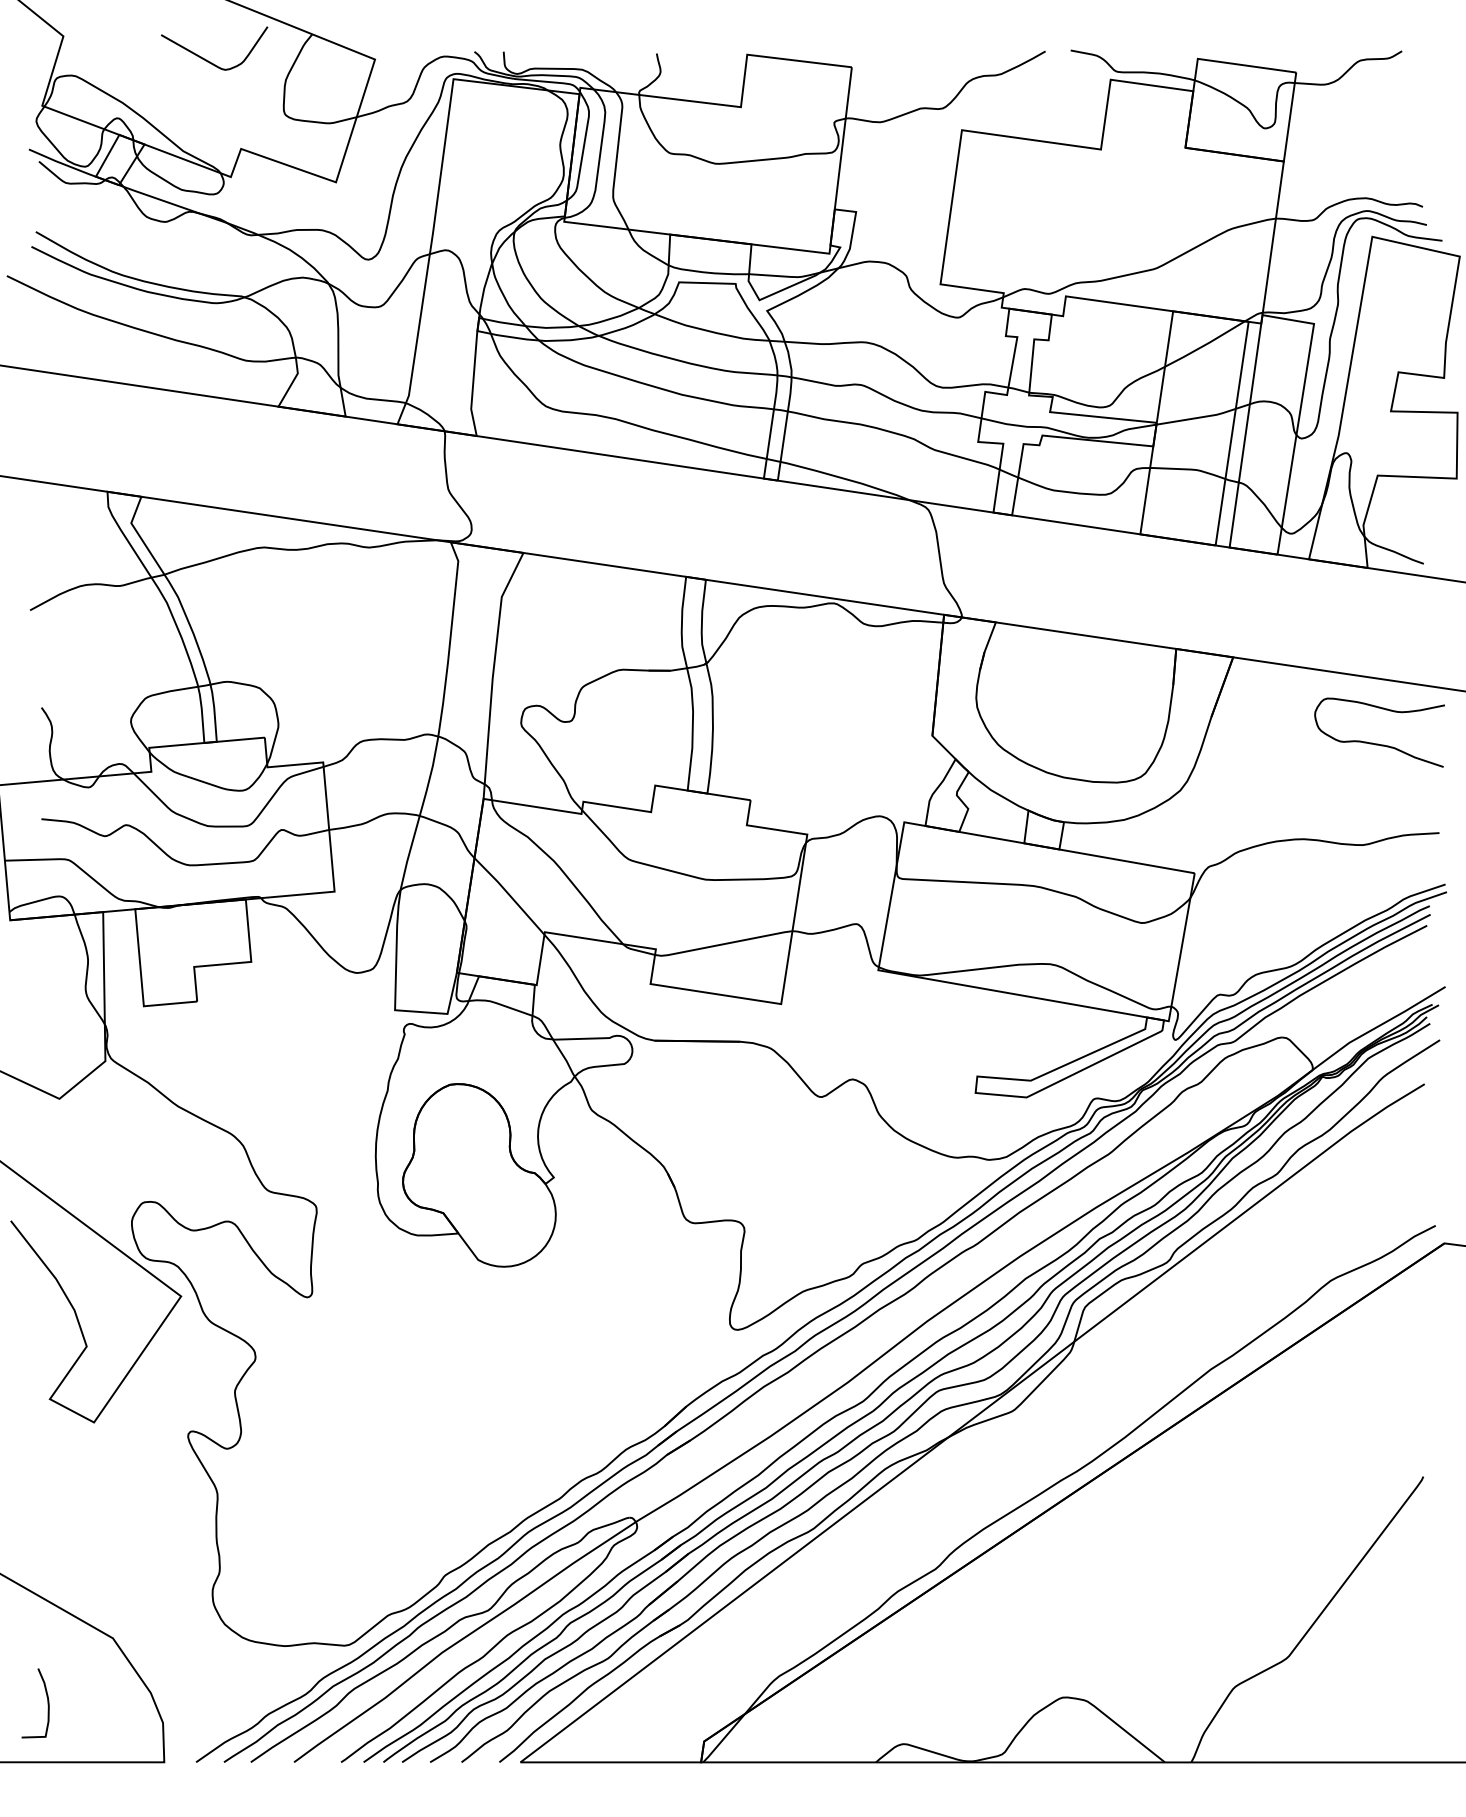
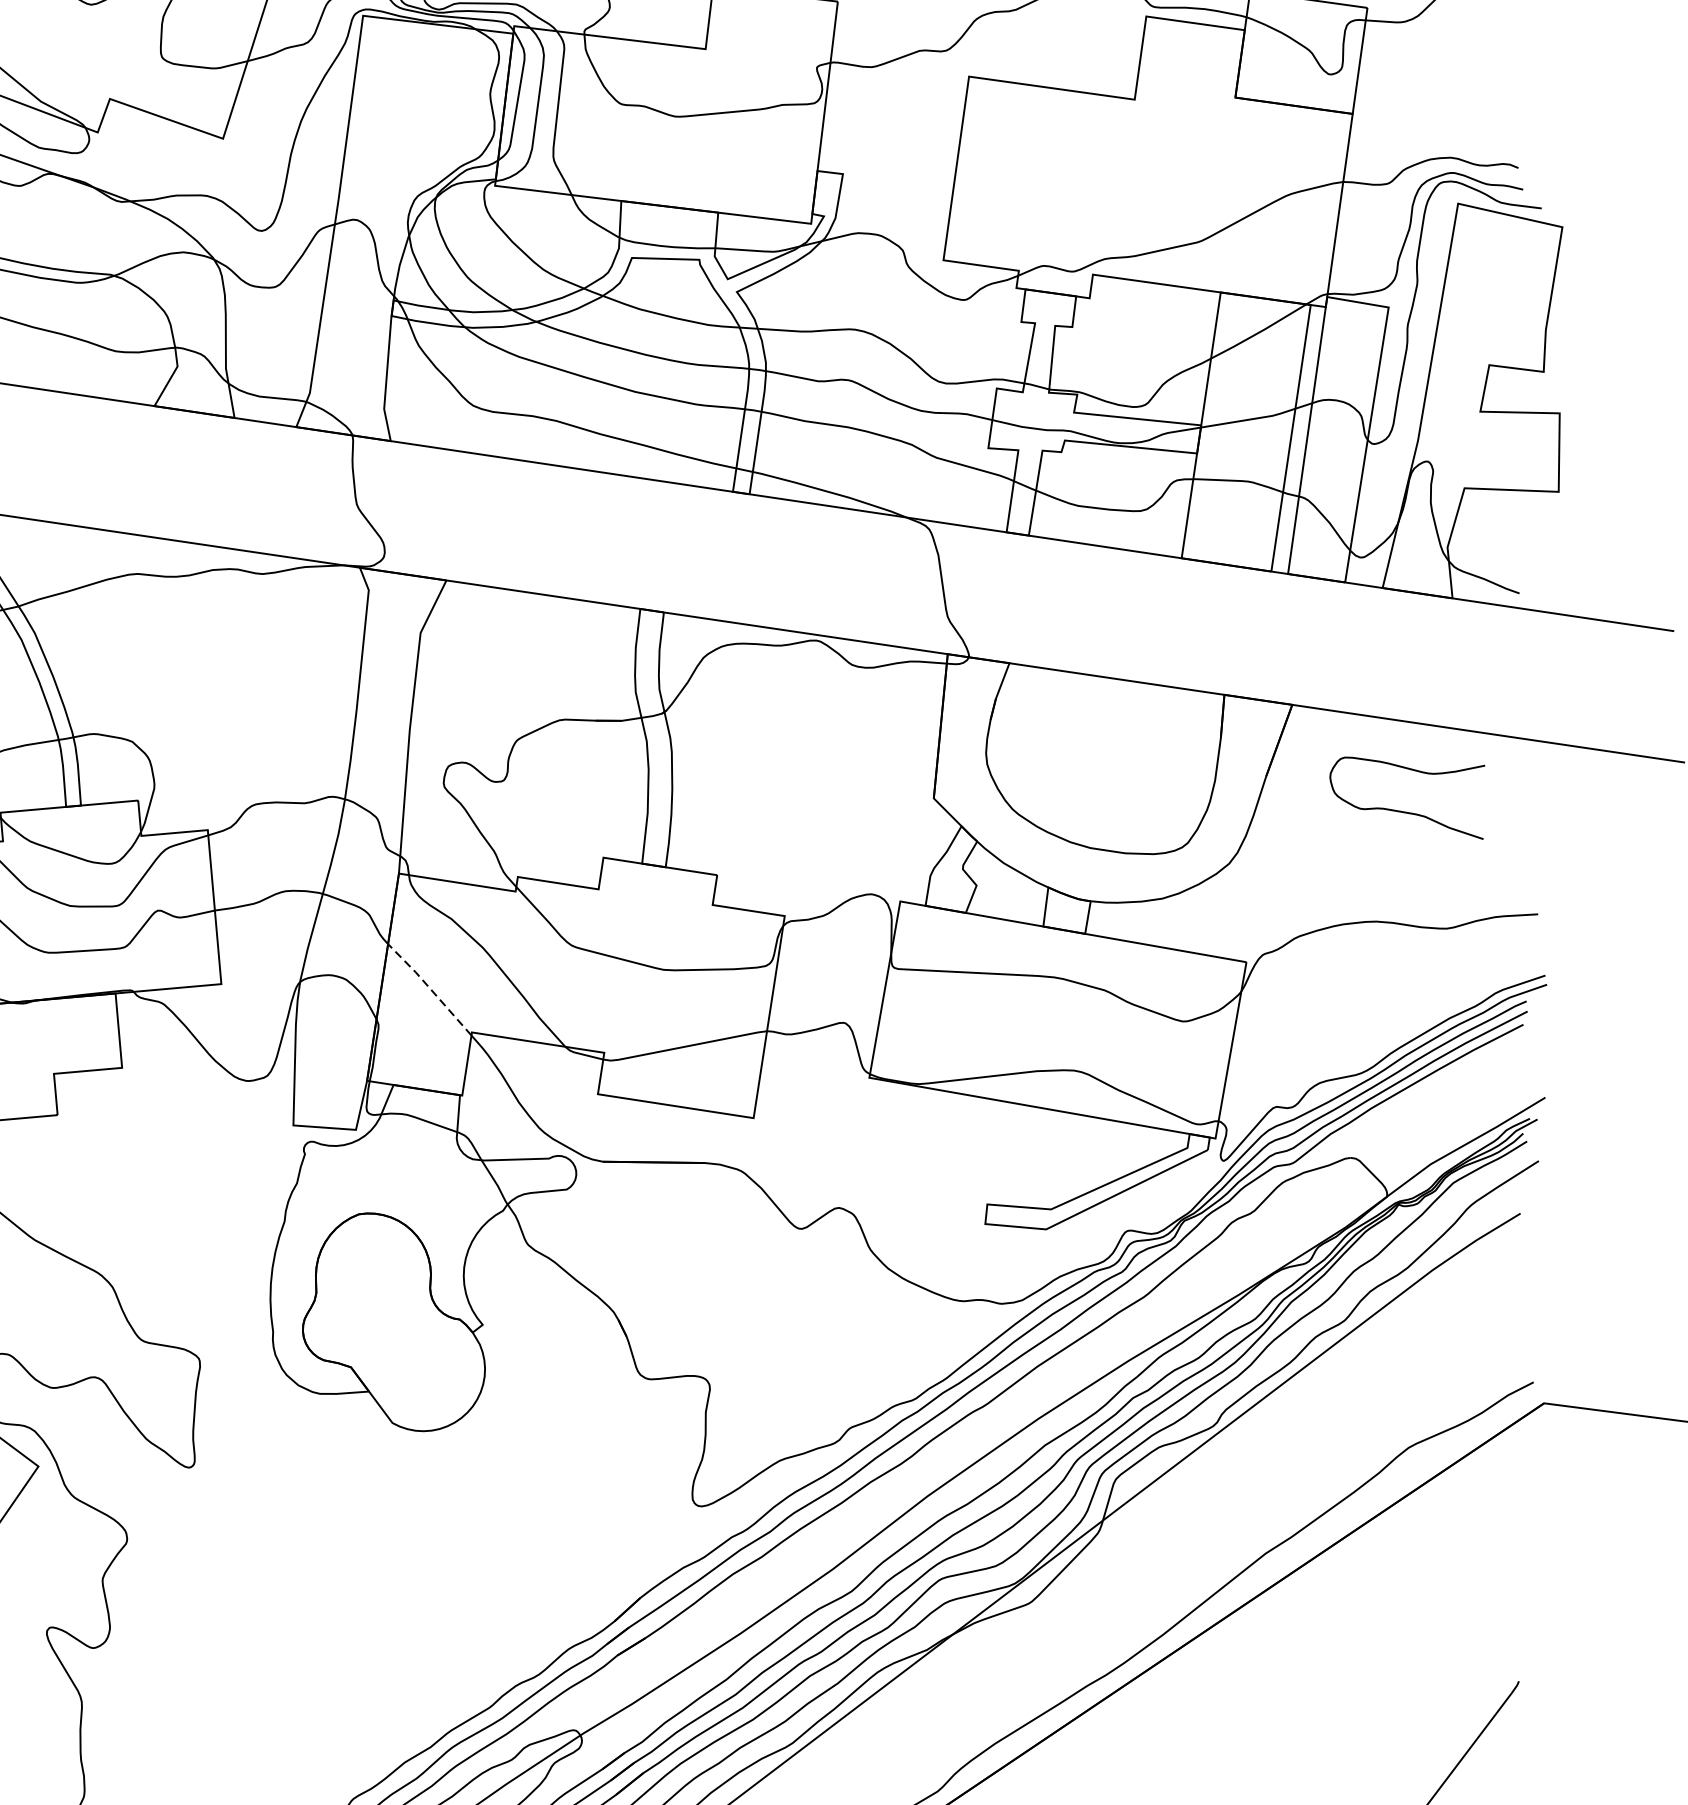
curve: (1378, 743) -> (1405, 811), moved
line: (509, 895) -> (429, 988), solid -> dashed

